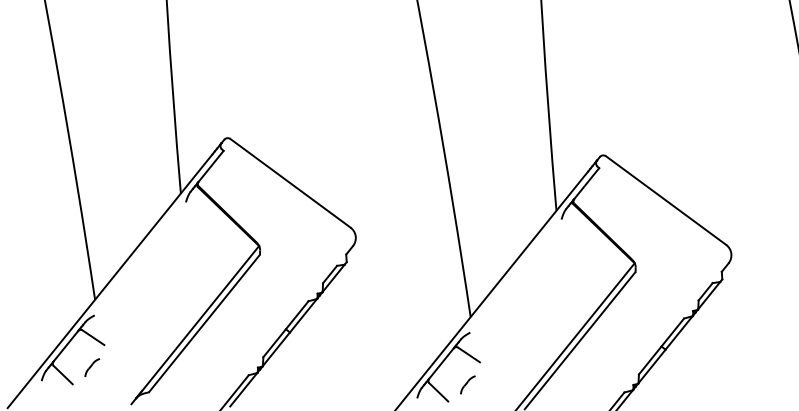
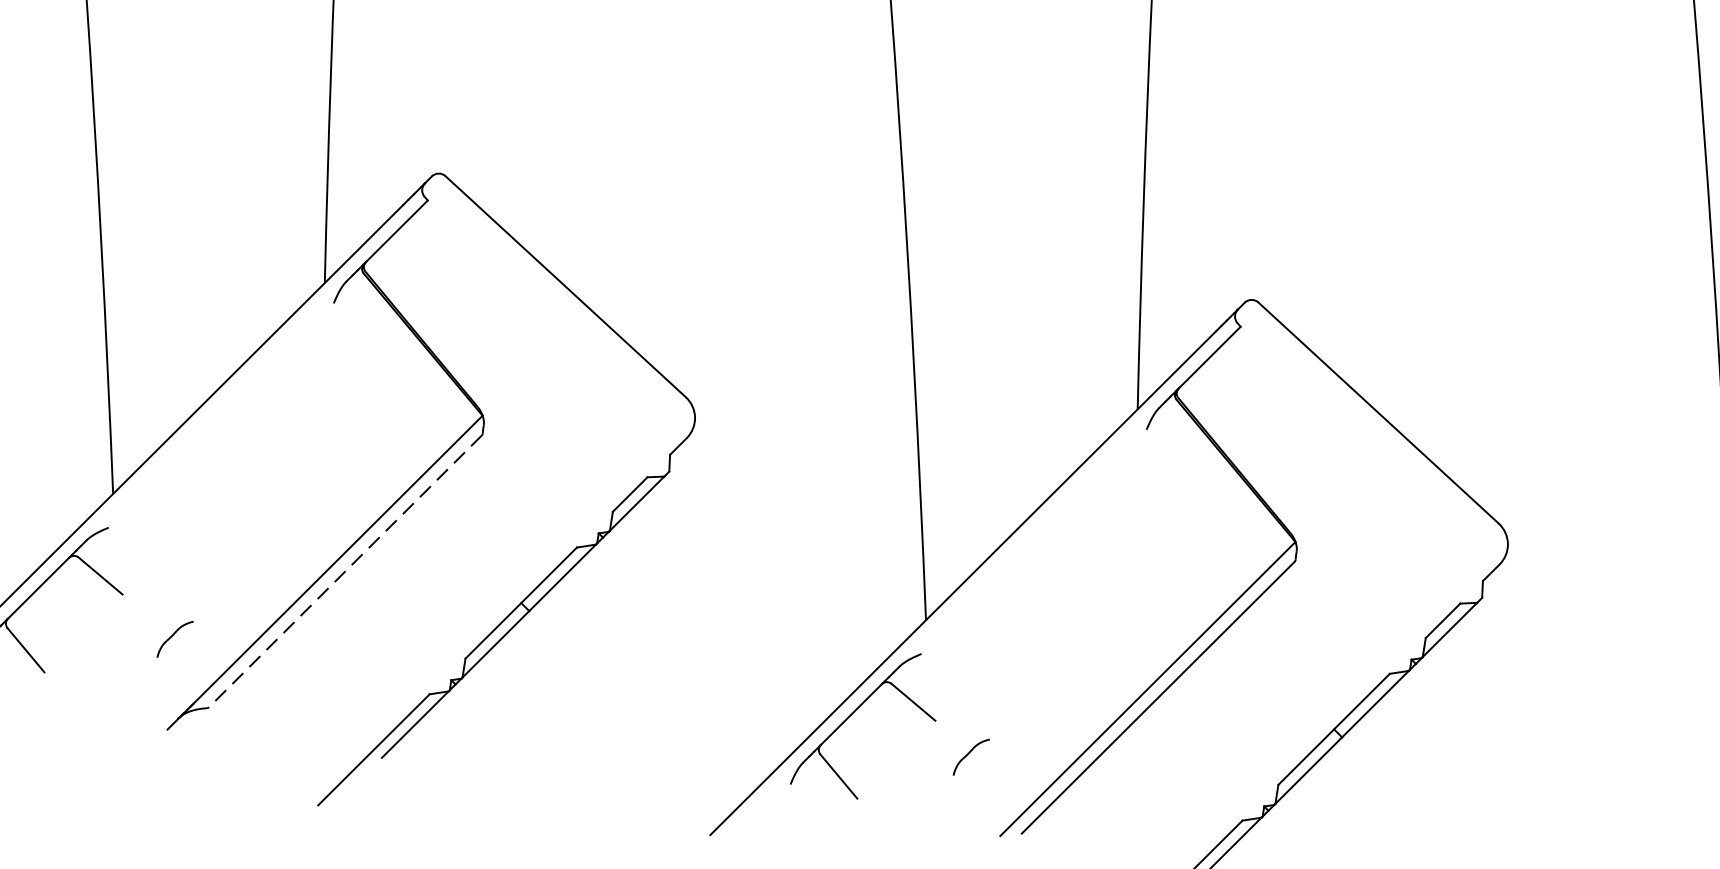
line: (204, 323) -> (345, 571), solid -> dashed
part: (92, 367) -> (175, 638), moved
part: (467, 384) -> (970, 755), moved

